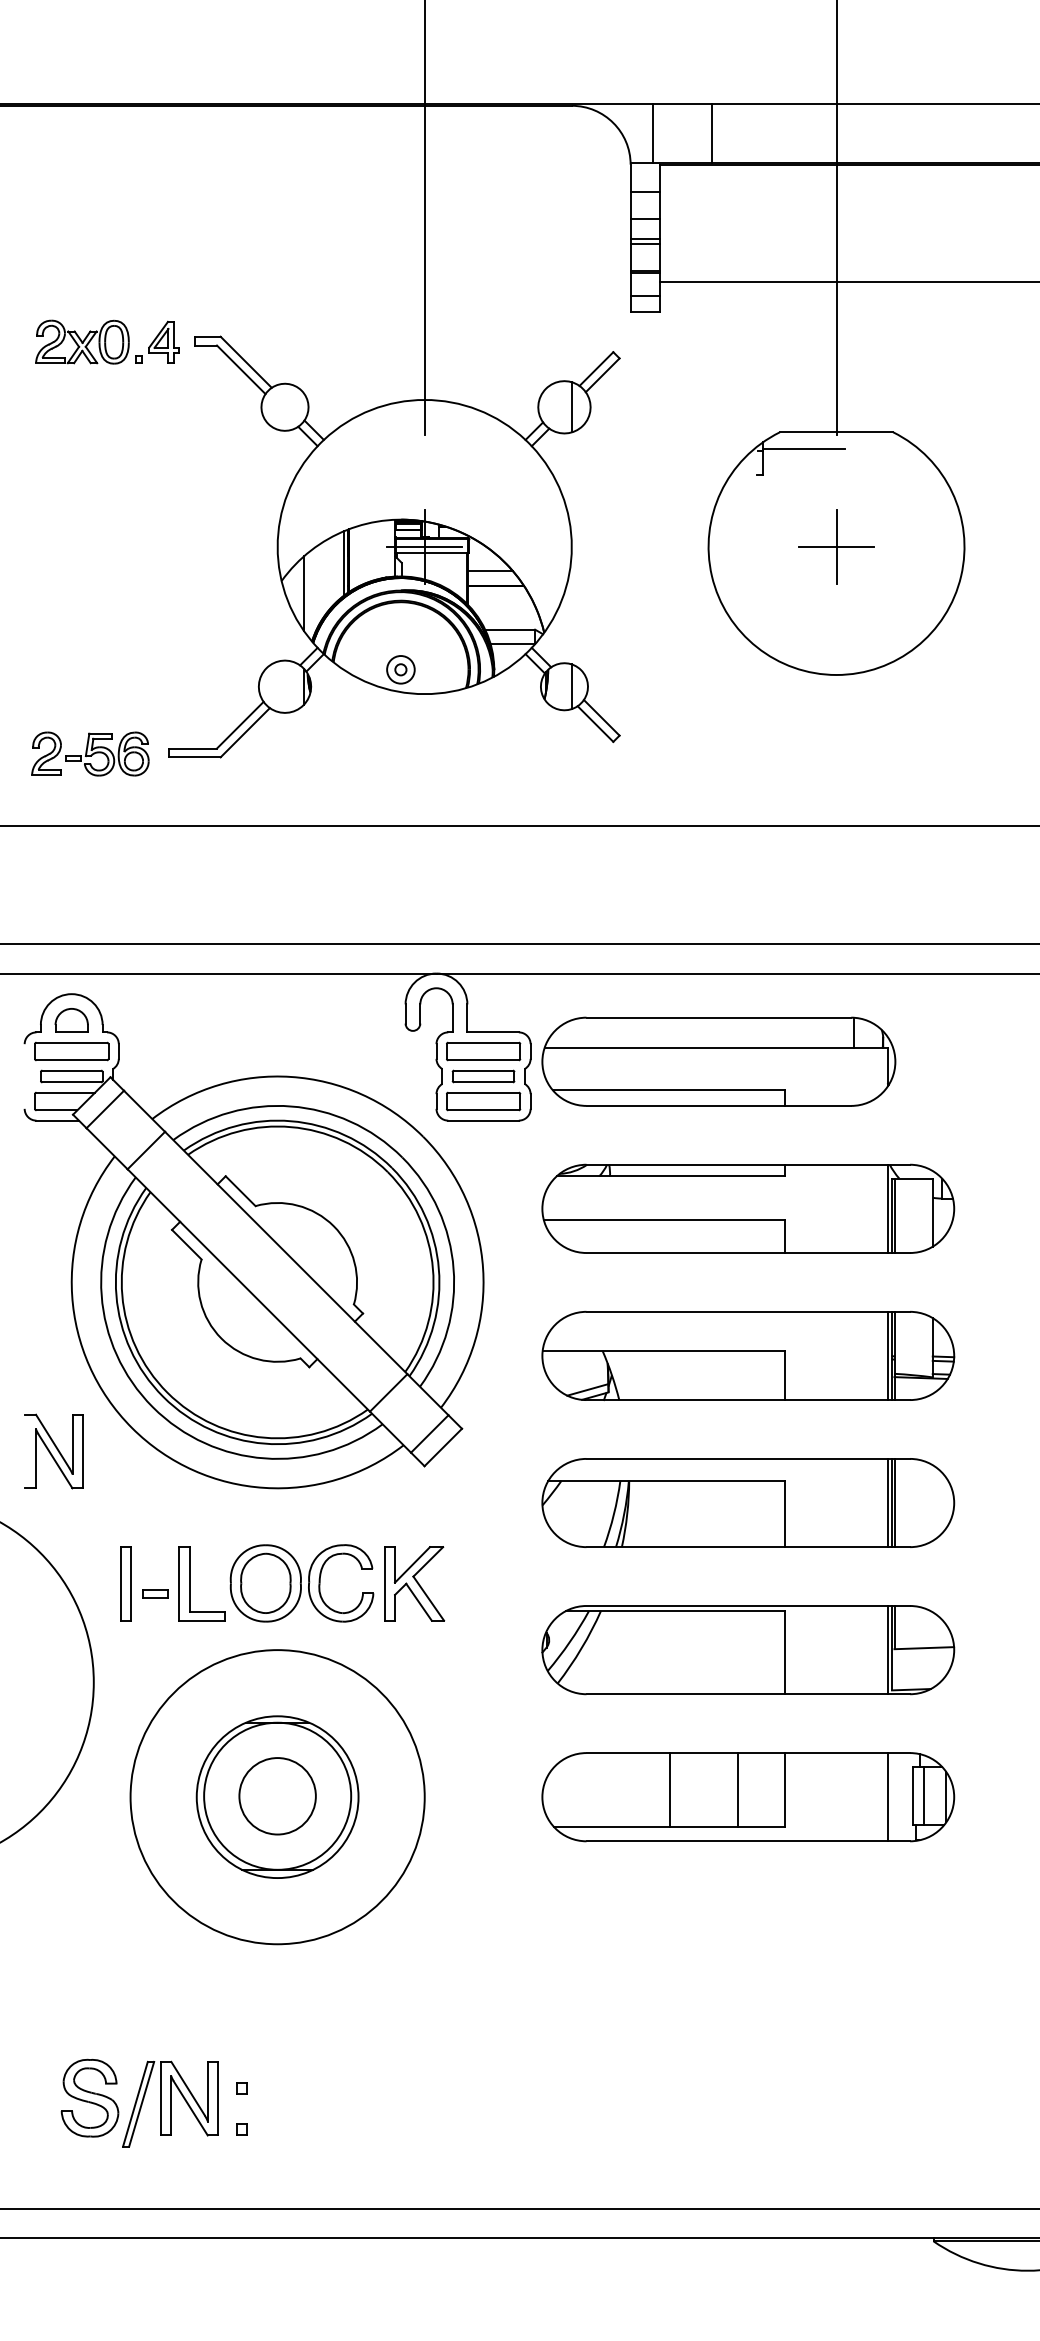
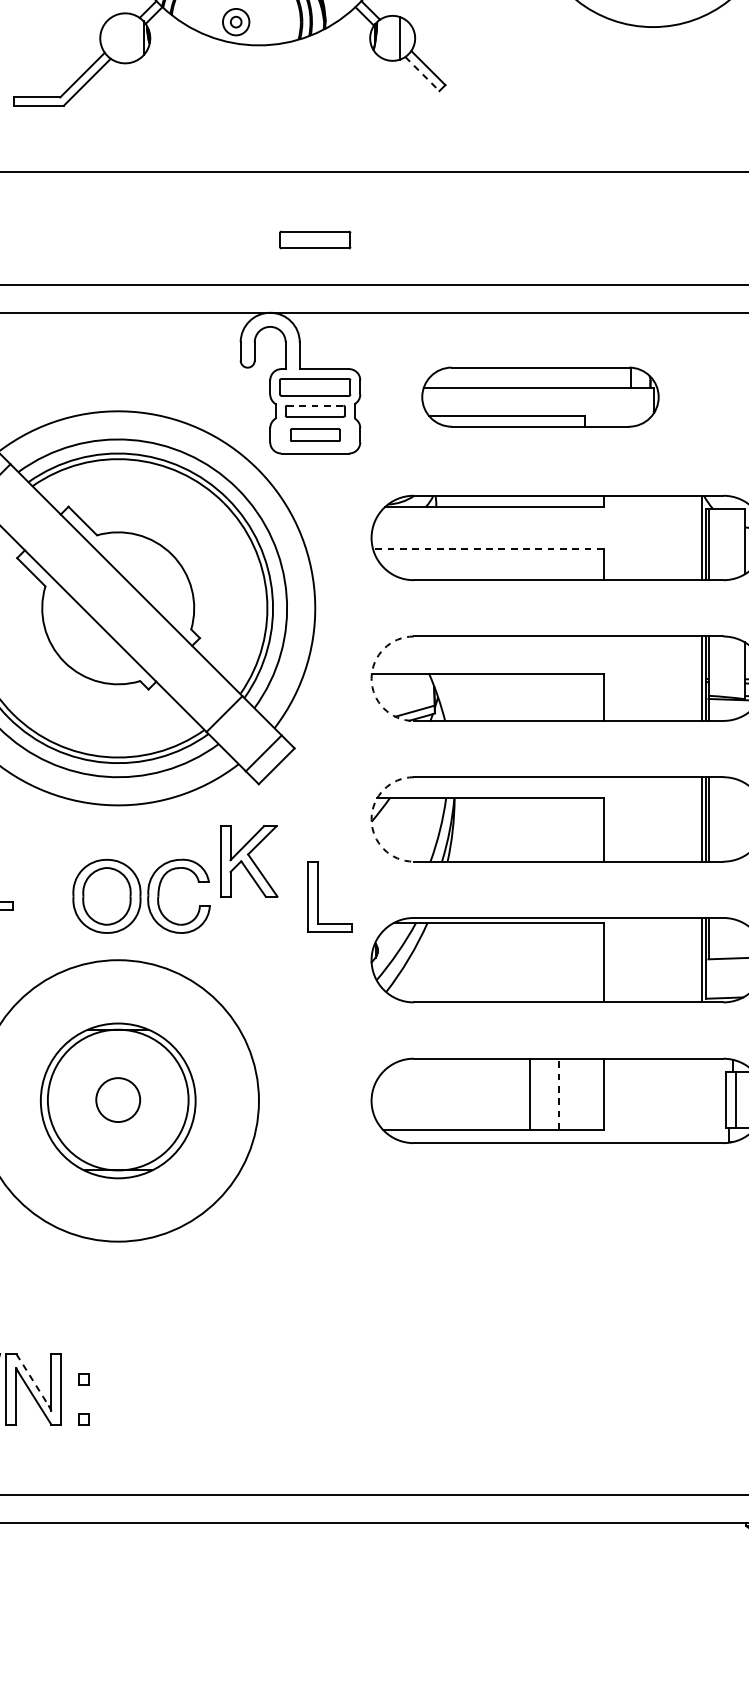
line: (595, 724) -> (422, 74), solid -> dashed
part: (483, 897) -> (315, 240), added
part: (718, 1061) -> (540, 396), size x0.7
line: (484, 1070) -> (316, 405), solid -> dashed
part: (483, 1101) -> (315, 435), size x0.7
line: (664, 1220) -> (488, 549), solid -> dashed
arc: (542, 1355) -> (371, 678), solid -> dashed
arc: (542, 1503) -> (371, 819), solid -> dashed
part: (190, 1583) -> (319, 896), moved
part: (414, 1583) -> (249, 861), moved
line: (738, 1789) -> (559, 1093), solid -> dashed
line: (670, 1790) -> (530, 1094), moved
circle: (277, 1796) -> (118, 1100), size x0.6
line: (888, 1797) -> (702, 1101), removed
line: (188, 2089) -> (32, 1380), solid -> dashed

